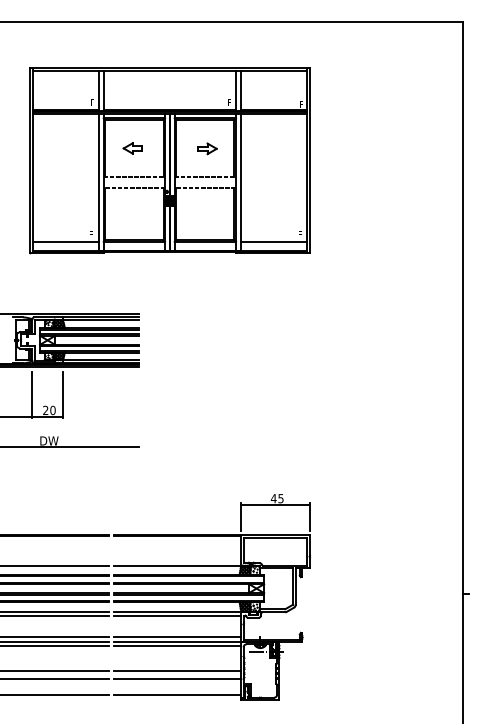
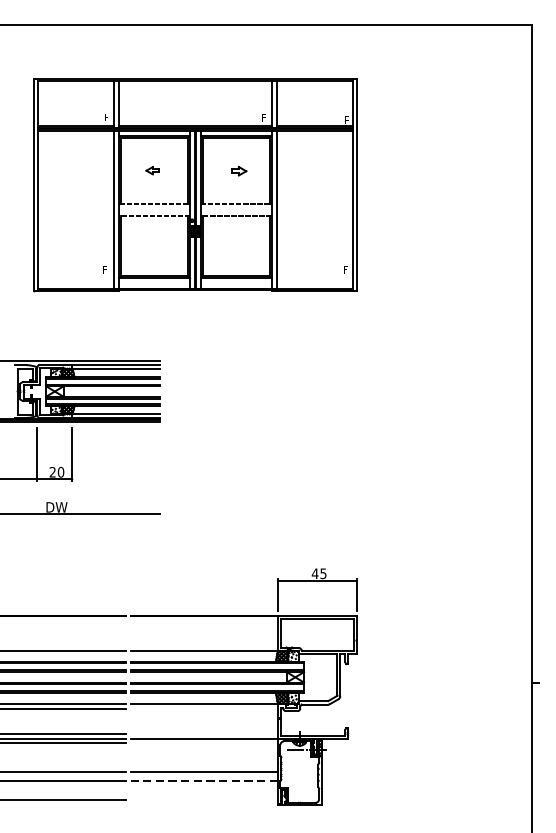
part: (132, 148) -> (152, 170), size x0.6
part: (207, 148) -> (238, 170), size x0.7
line: (65, 242) -> (75, 278), removed
line: (273, 242) -> (314, 278), removed
line: (177, 616) -> (204, 709), removed
line: (177, 637) -> (204, 733), removed
line: (177, 645) -> (204, 742), removed
line: (177, 678) -> (204, 780), solid -> dashed
line: (177, 695) -> (204, 800), removed

